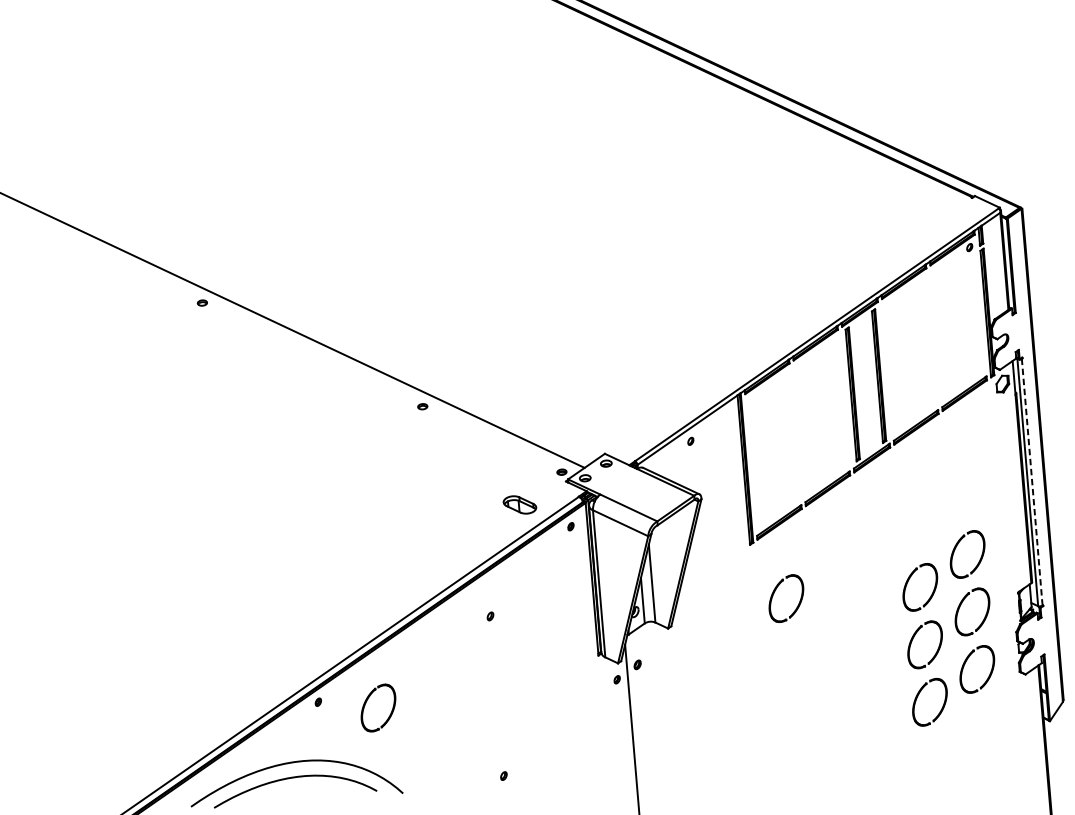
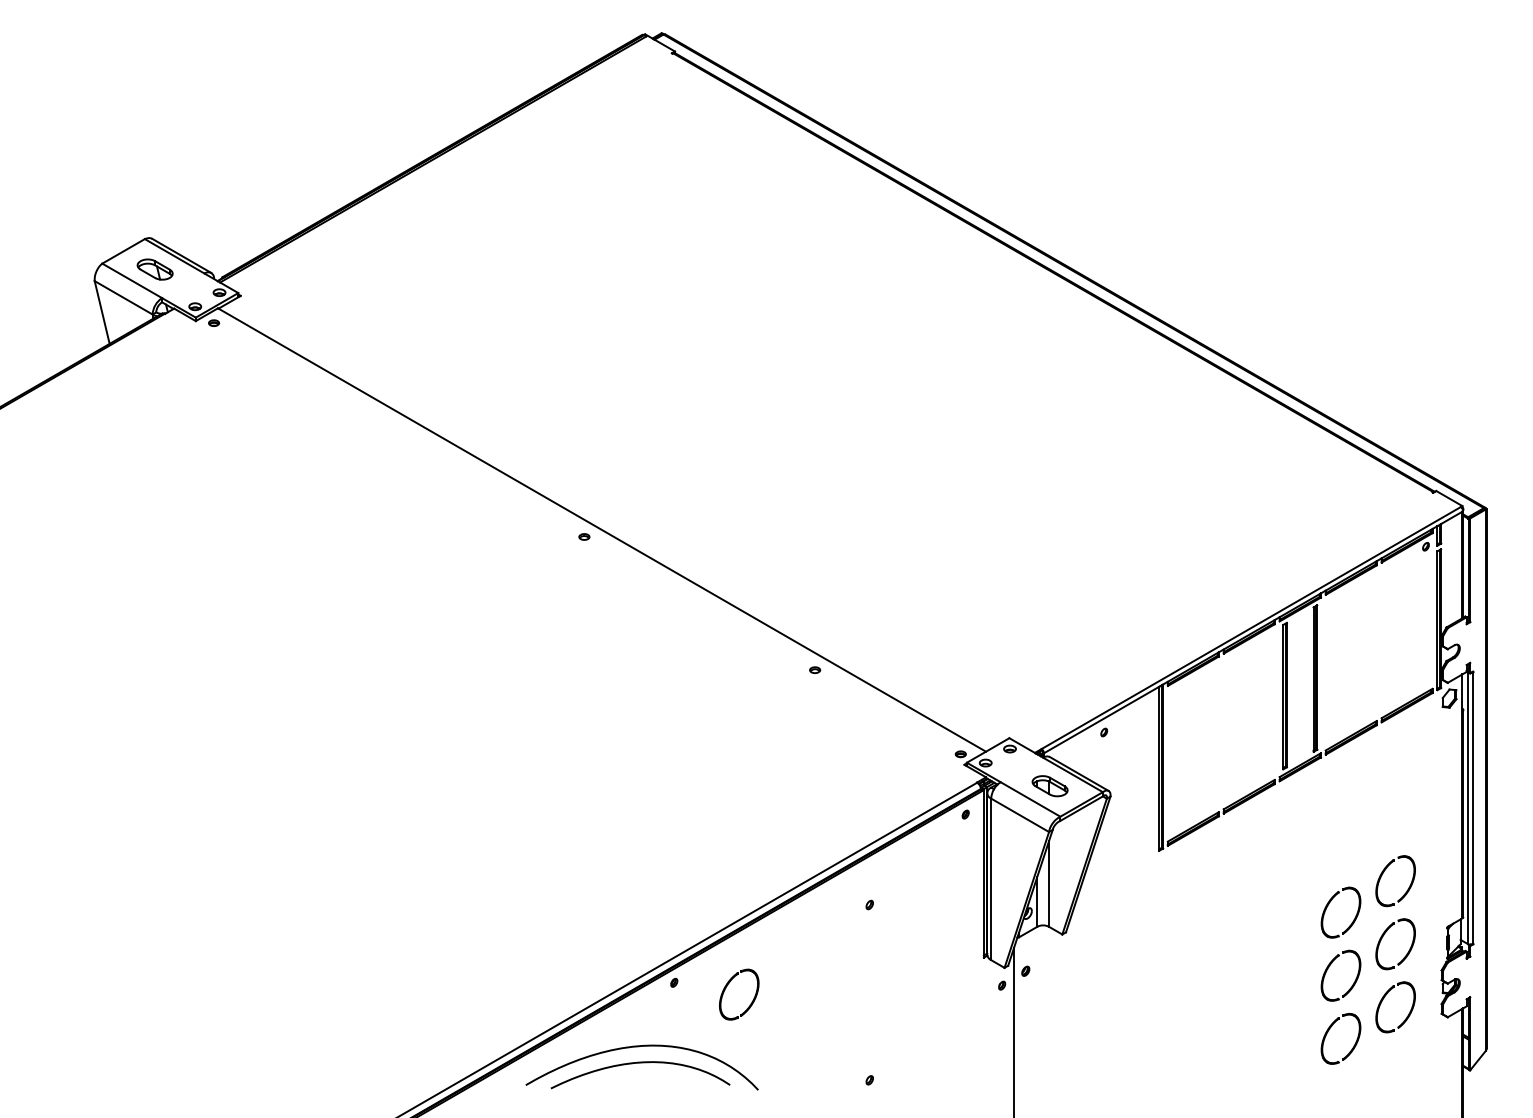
line: (1032, 482) -> (1472, 808), dashed -> solid
part: (519, 505) -> (1049, 786), moved
part: (775, 592) -> (1182, 904), removed

